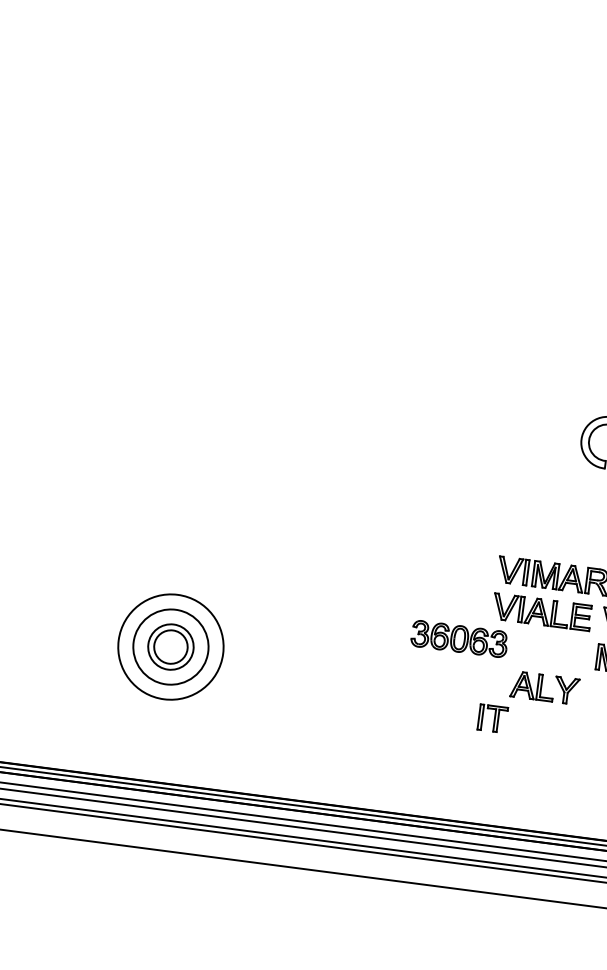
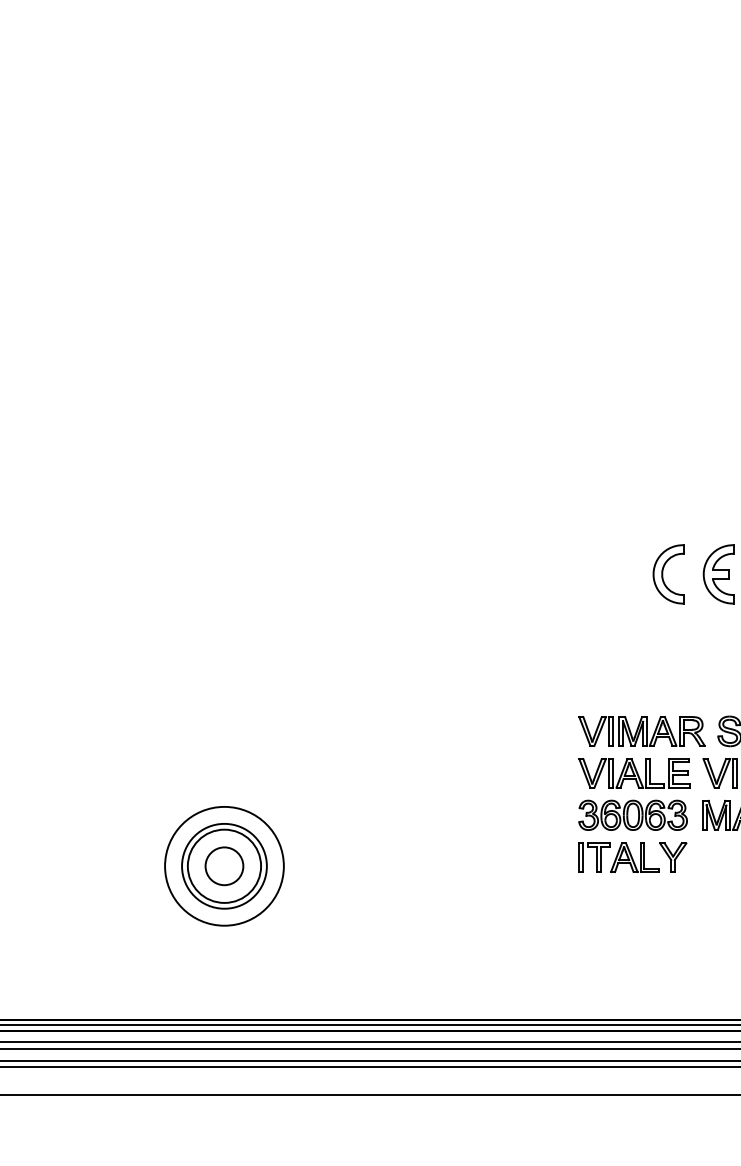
part: (459, 638) -> (632, 814), moved
circle: (171, 646) -> (224, 865), size x1.43
part: (492, 718) -> (594, 857), moved

